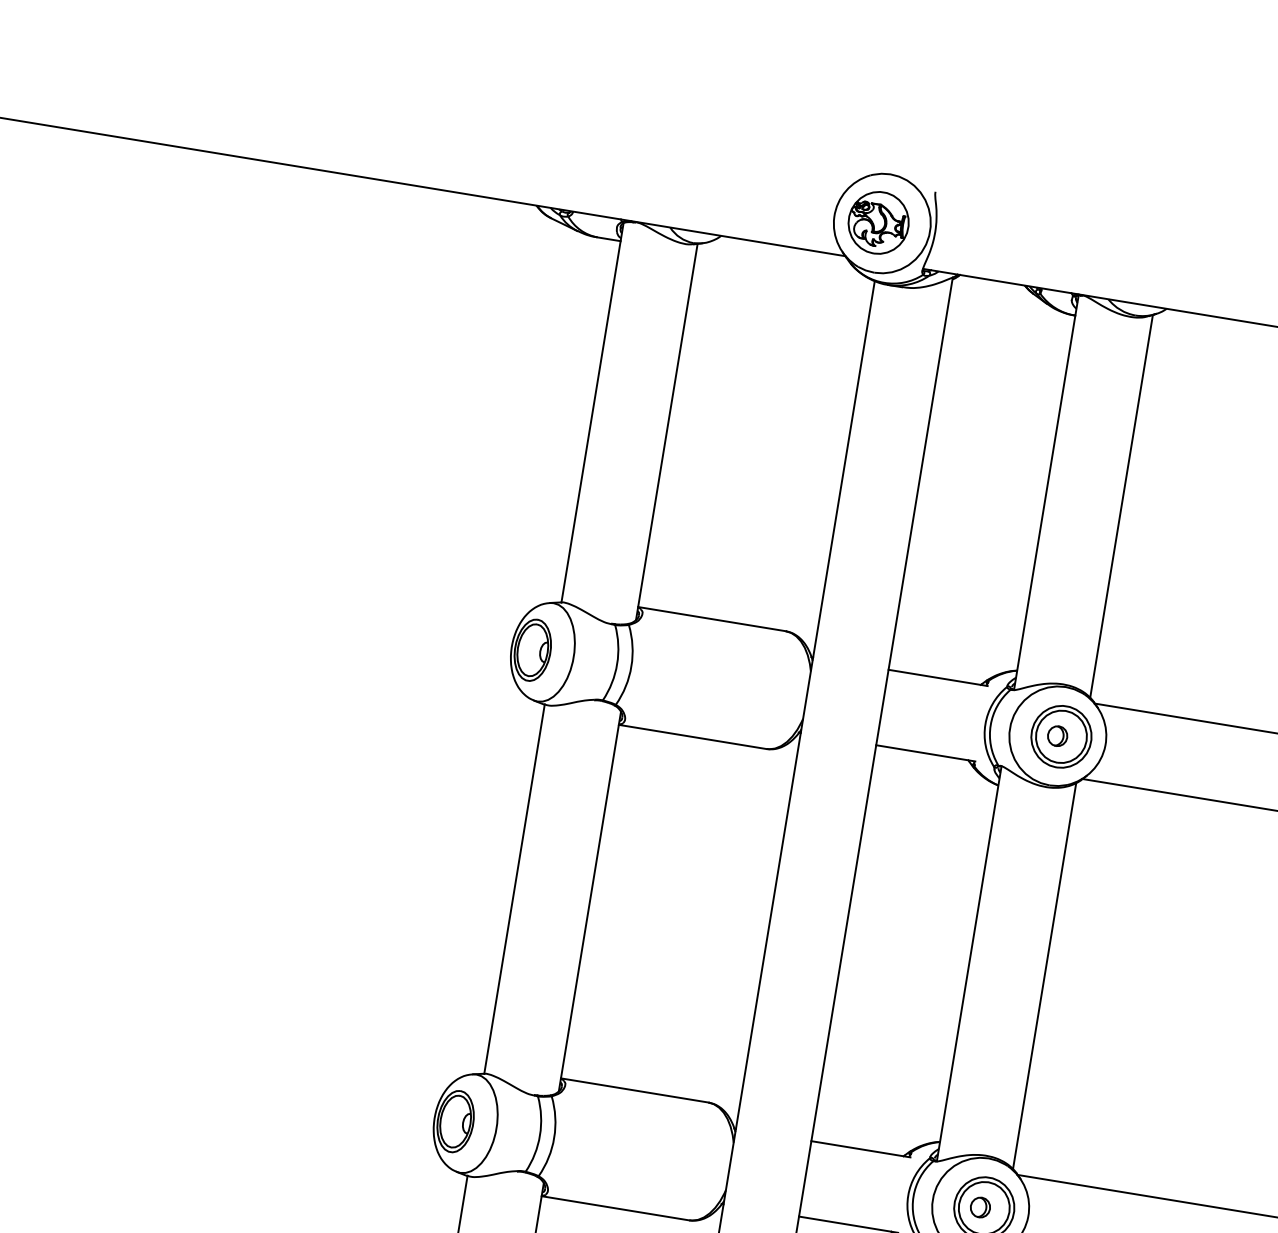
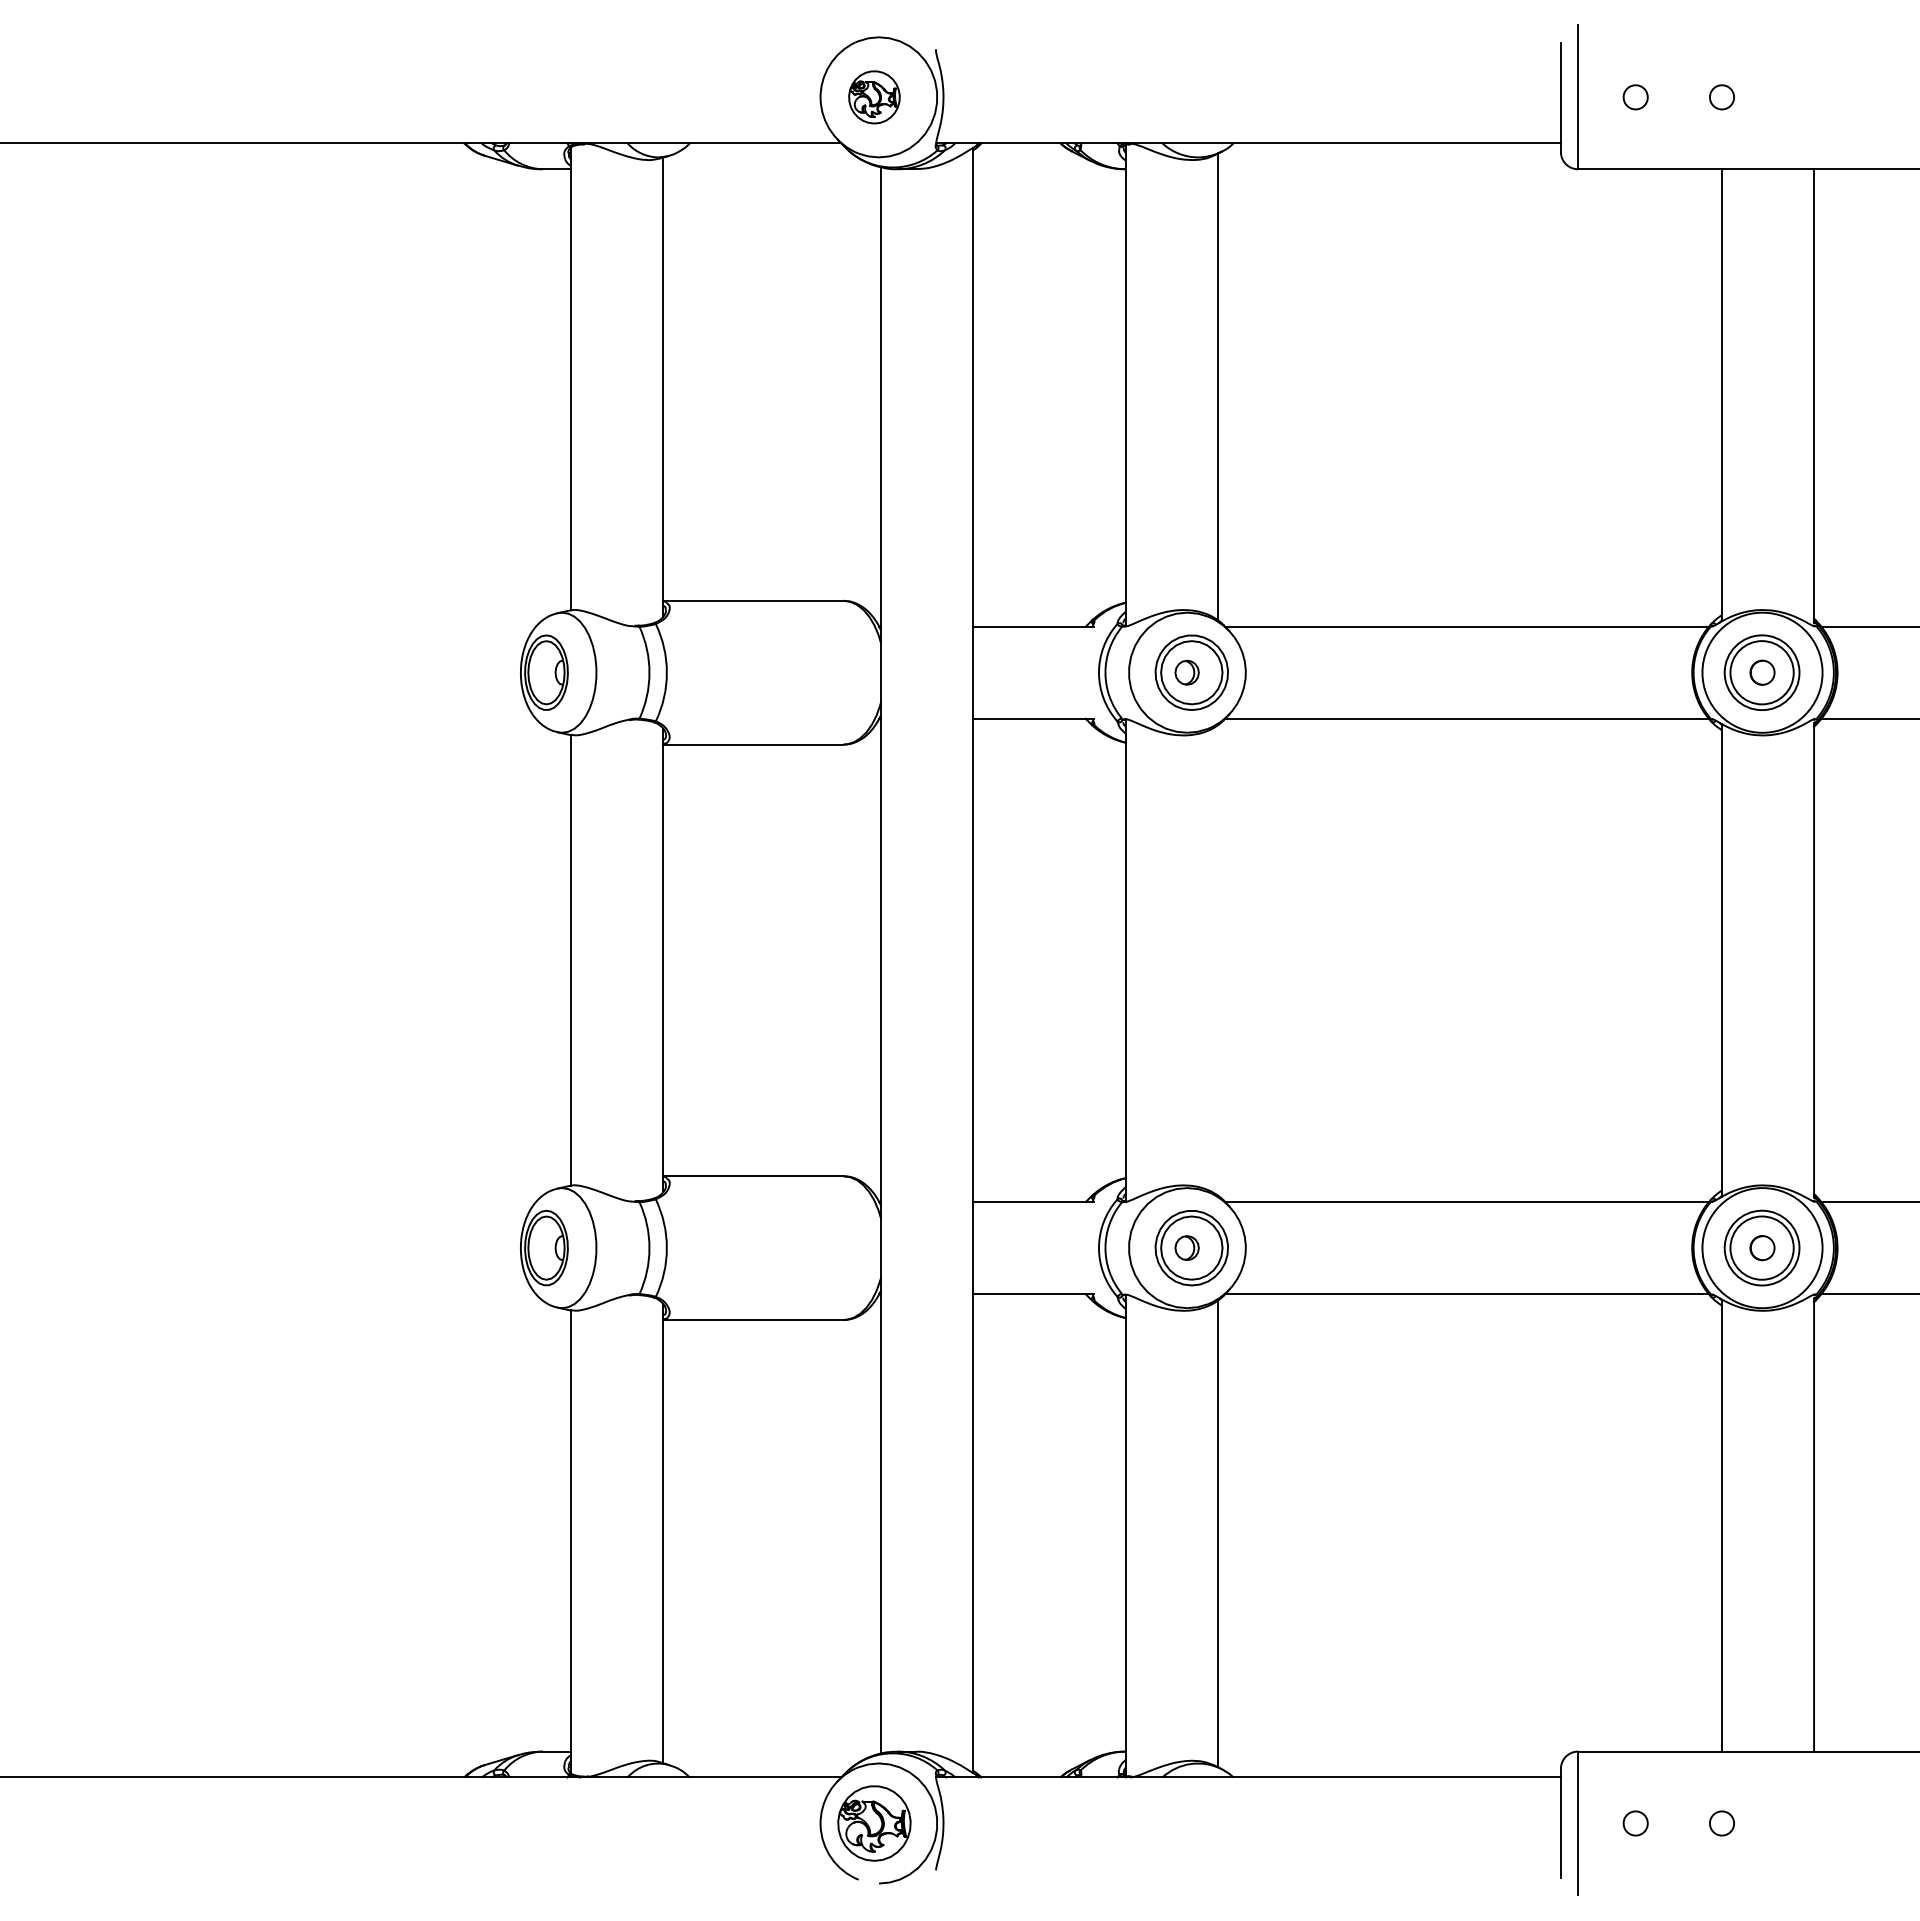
part: (878, 223) -> (874, 97), size x0.7
line: (1044, 976) -> (1218, 960), removed

